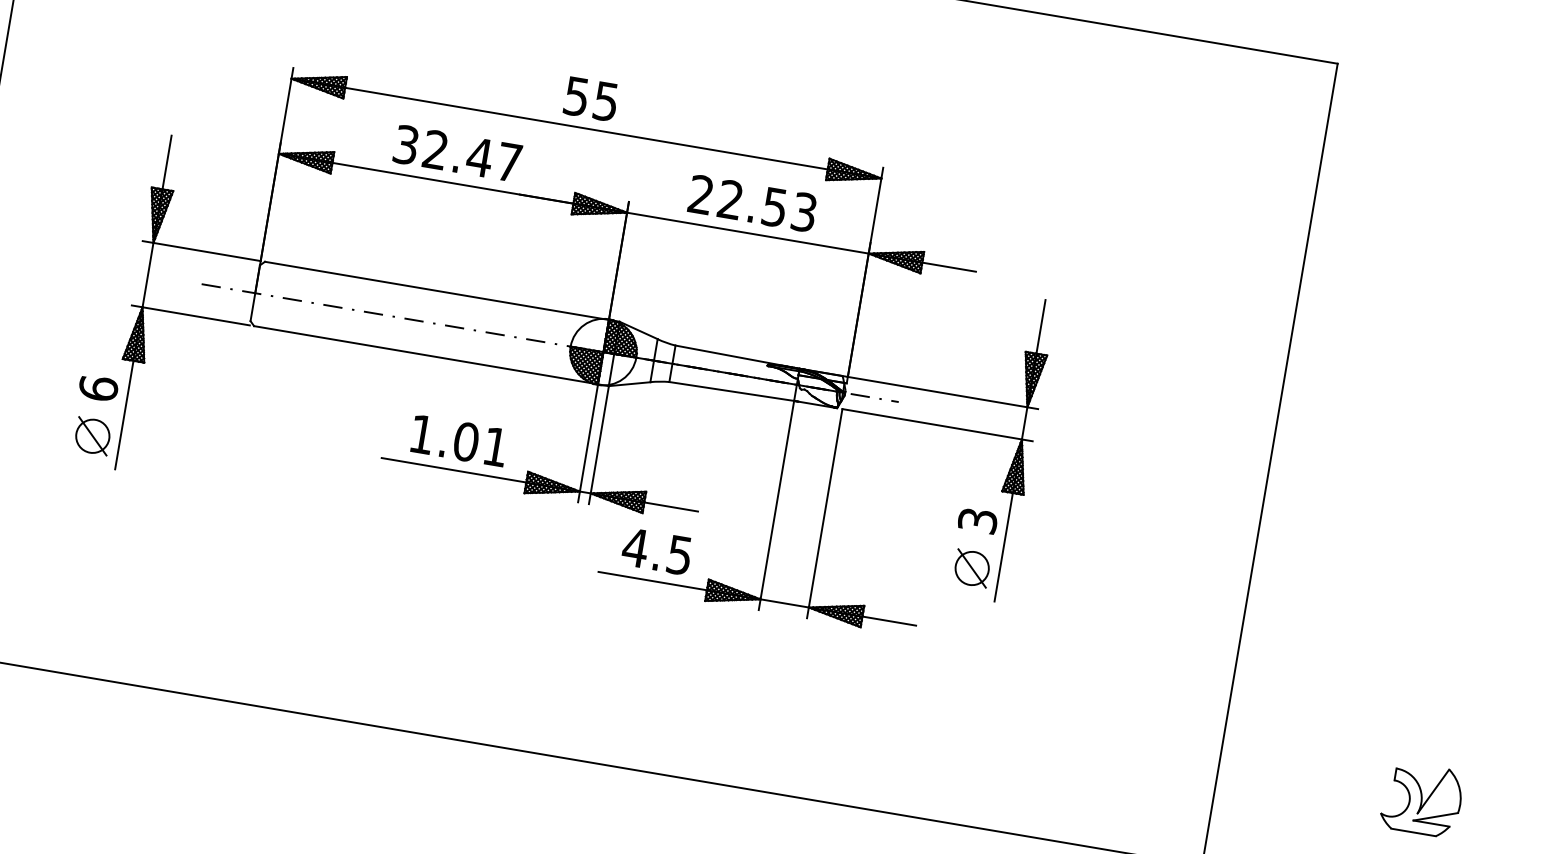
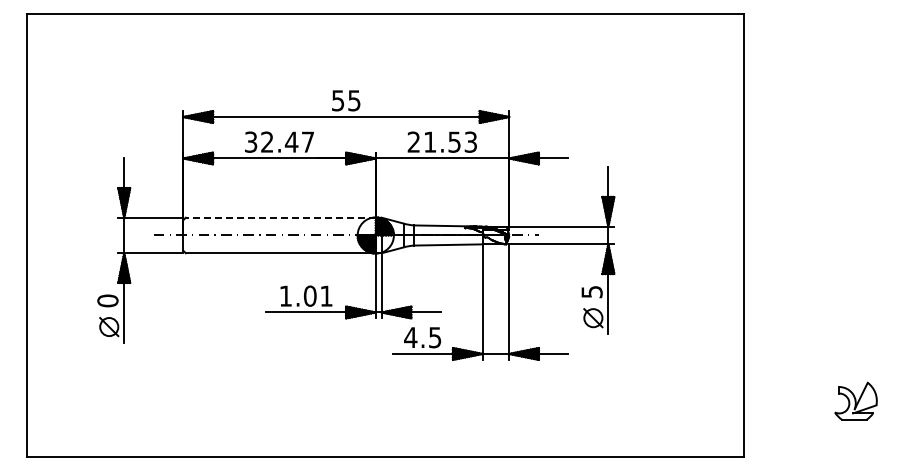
text: (729, 198) -> (429, 141), 22.53 -> 21.53
line: (436, 290) -> (280, 217), solid -> dashed
text: (97, 387) -> (107, 300), 6 -> 0
text: (976, 519) -> (591, 291), 3 -> 5

